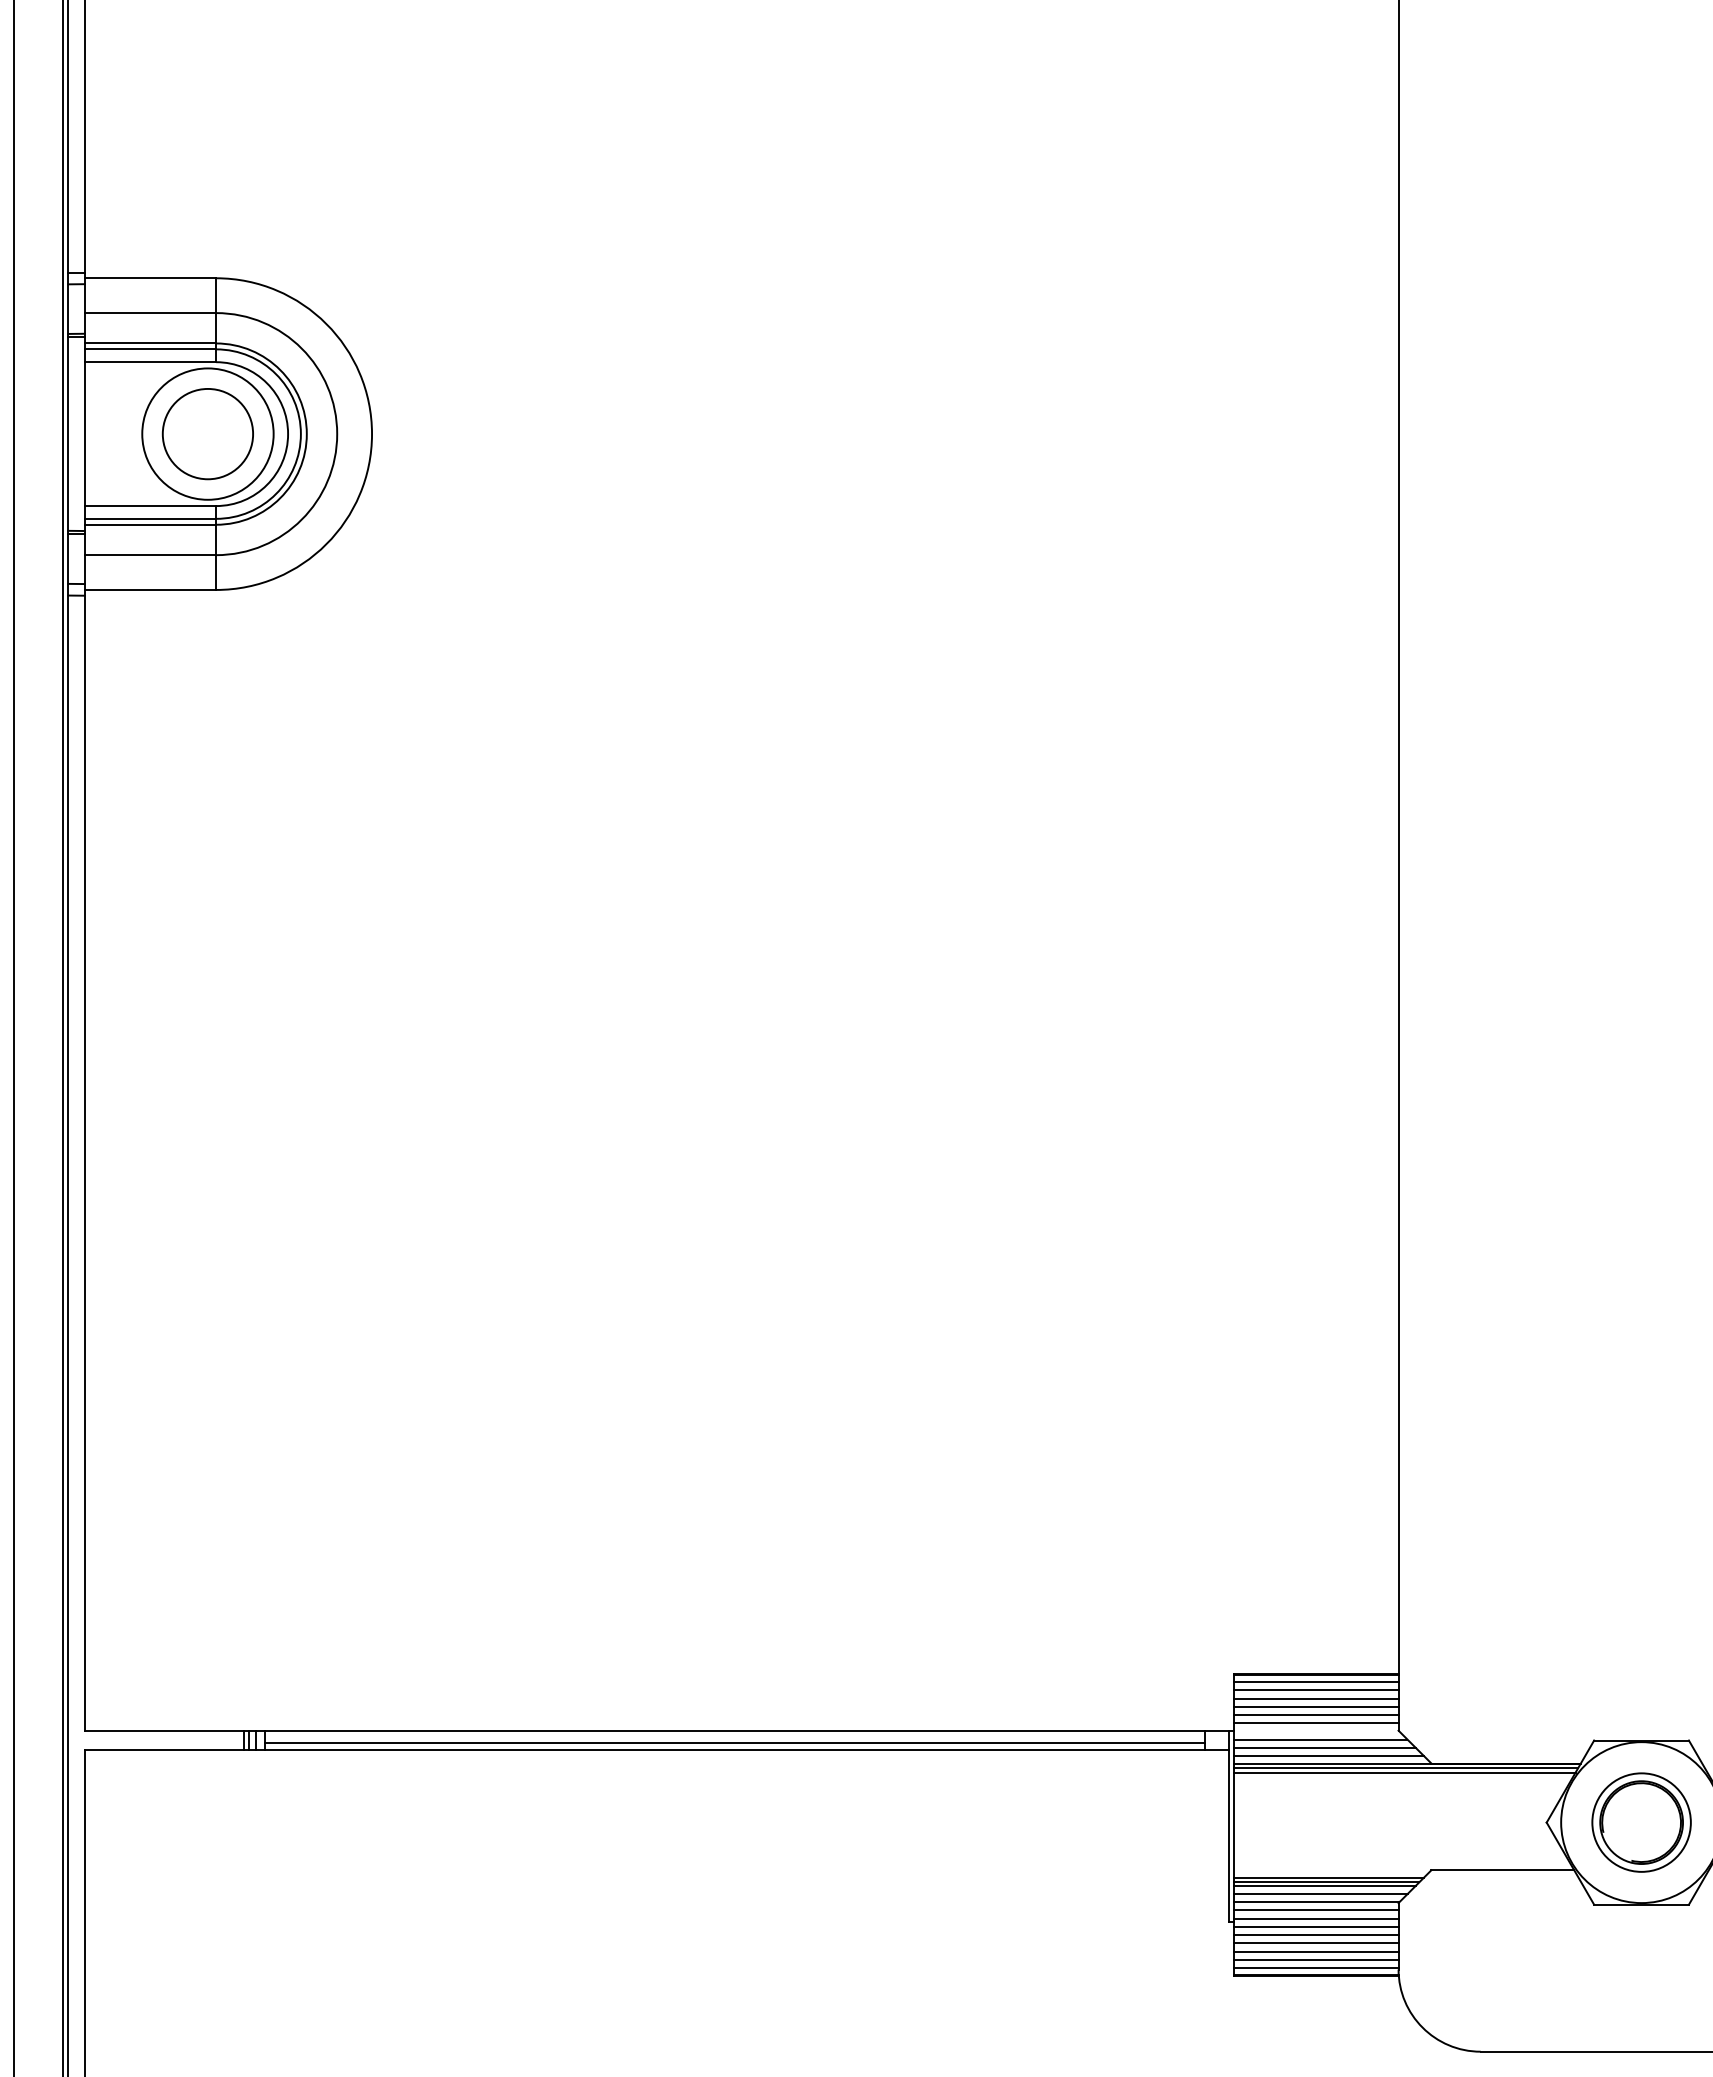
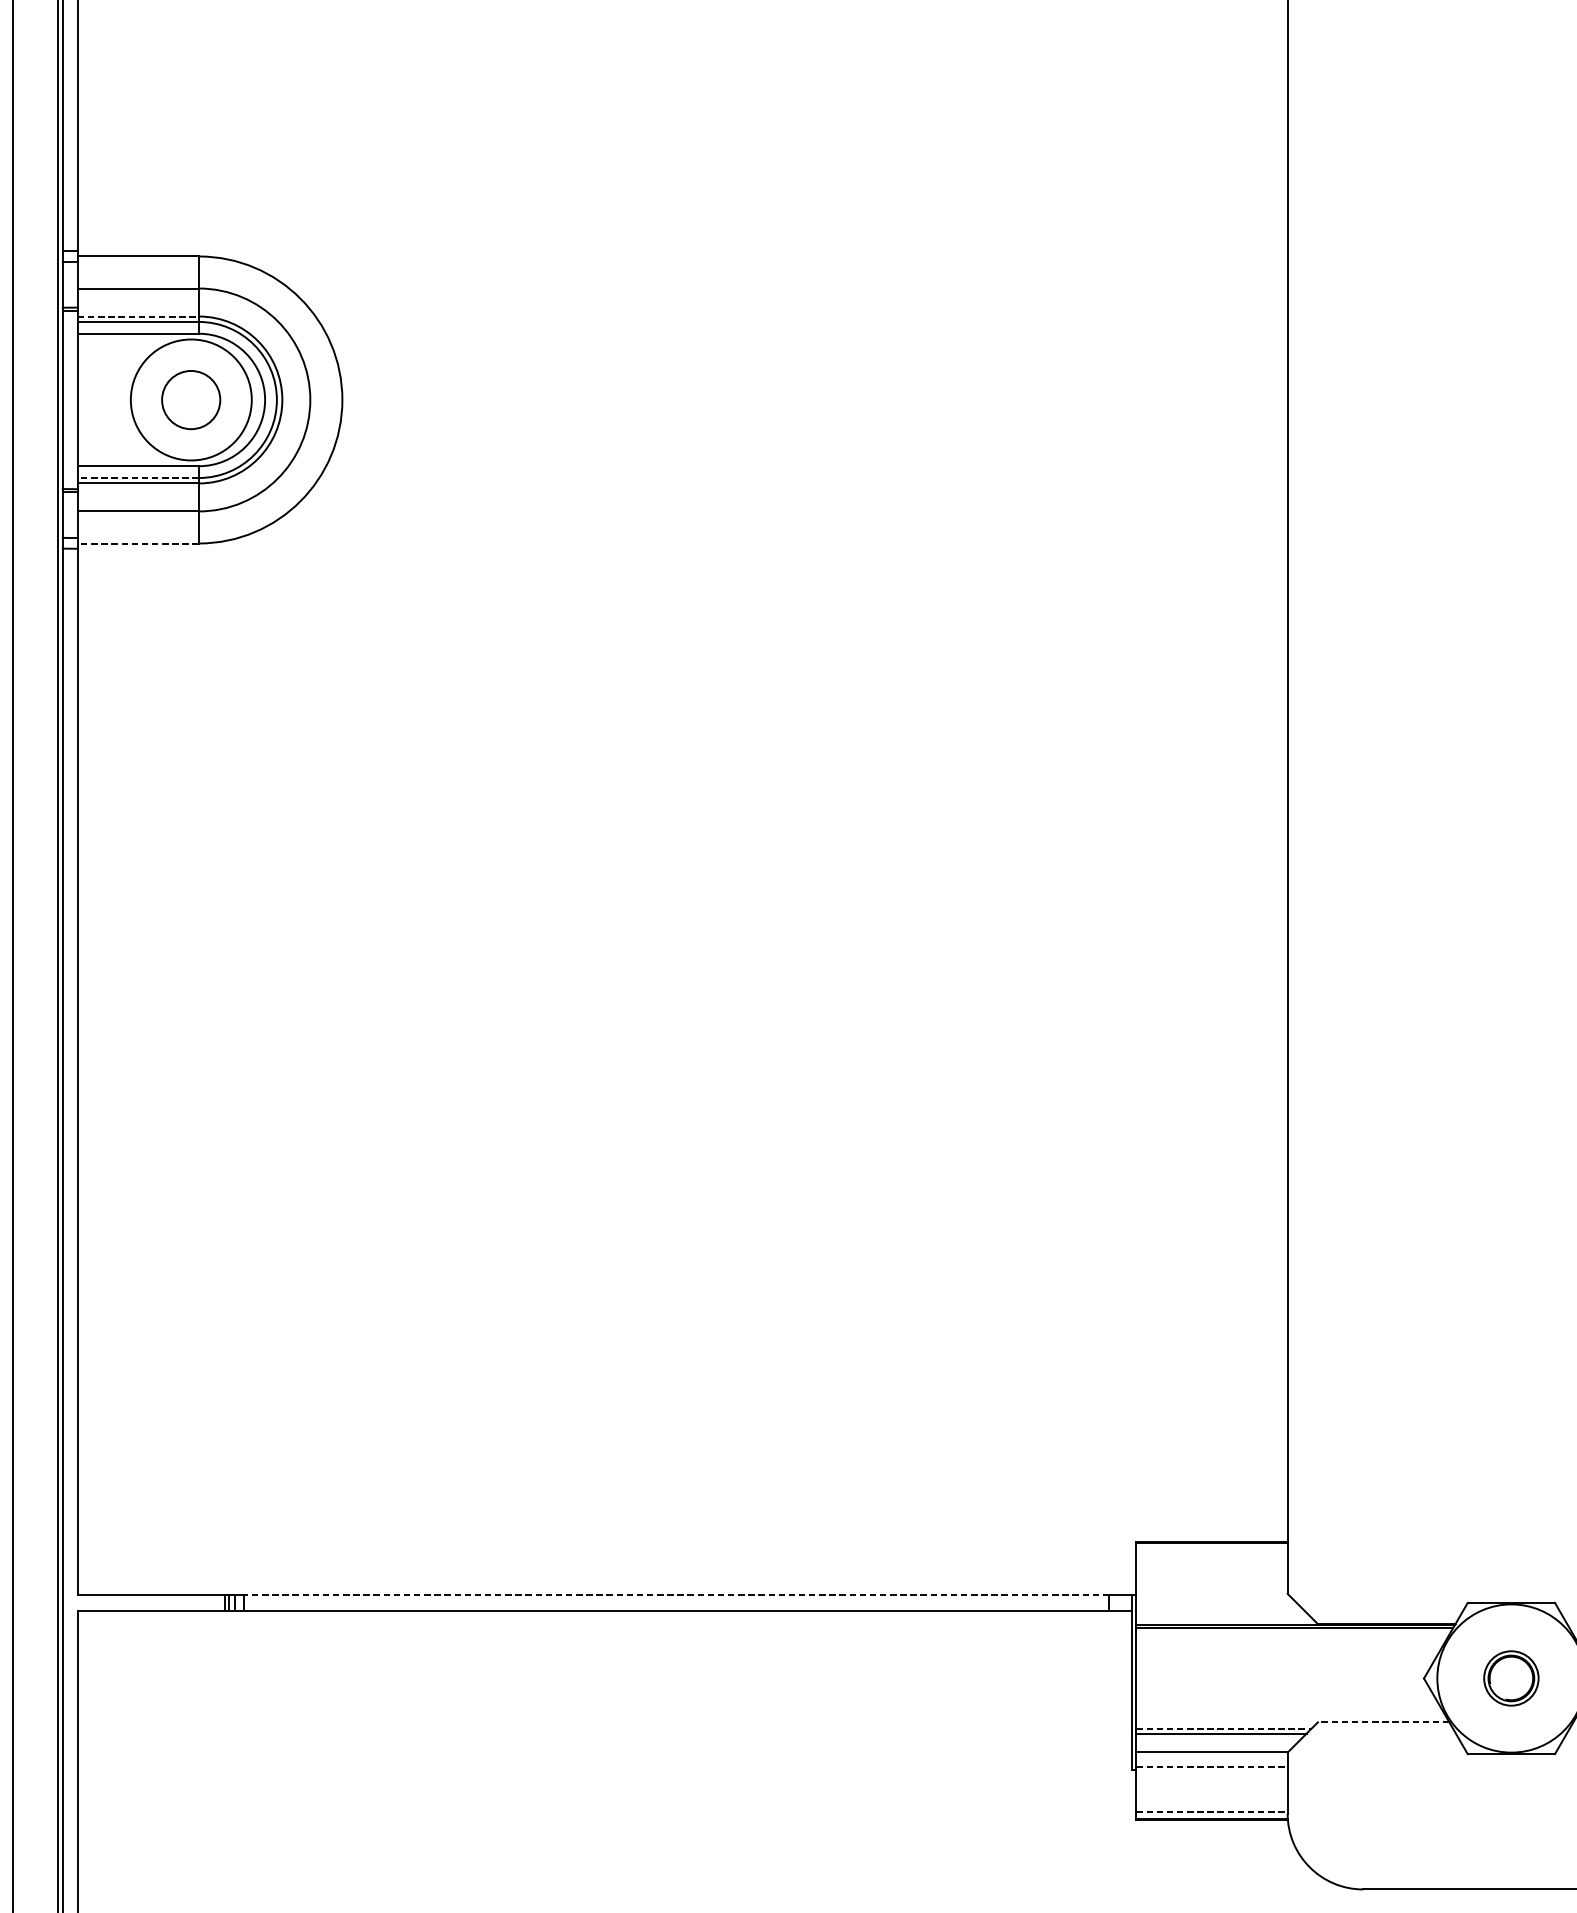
line: (150, 343) -> (138, 316), solid -> dashed
circle: (207, 434) -> (190, 400), size x0.7
line: (150, 519) -> (138, 478), solid -> dashed
line: (150, 590) -> (138, 543), solid -> dashed
line: (1316, 1682) -> (1212, 1549), removed
line: (1316, 1690) -> (1212, 1556), removed
line: (1316, 1698) -> (1212, 1564), removed
line: (1316, 1706) -> (1212, 1571), removed
line: (1316, 1715) -> (1212, 1579), removed
line: (1316, 1723) -> (1212, 1587), removed
line: (735, 1731) -> (677, 1594), solid -> dashed
line: (1320, 1739) -> (1215, 1601), removed
line: (734, 1742) -> (676, 1604), removed
line: (1324, 1747) -> (1219, 1609), removed
line: (1328, 1756) -> (1223, 1617), removed
line: (1404, 1772) -> (1293, 1632), removed
part: (1641, 1822) -> (1511, 1678), size x0.6
line: (1502, 1870) -> (1383, 1722), solid -> dashed
line: (1329, 1877) -> (1224, 1729), solid -> dashed
line: (1324, 1885) -> (1219, 1736), removed
line: (1320, 1894) -> (1215, 1744), removed
line: (1316, 1910) -> (1212, 1759), removed
line: (1316, 1918) -> (1212, 1766), solid -> dashed
line: (1316, 1926) -> (1212, 1774), removed
line: (1316, 1935) -> (1212, 1782), removed
line: (1316, 1943) -> (1212, 1789), removed
line: (1316, 1951) -> (1212, 1797), removed
line: (1316, 1959) -> (1212, 1804), removed
line: (1316, 1967) -> (1212, 1811), solid -> dashed

